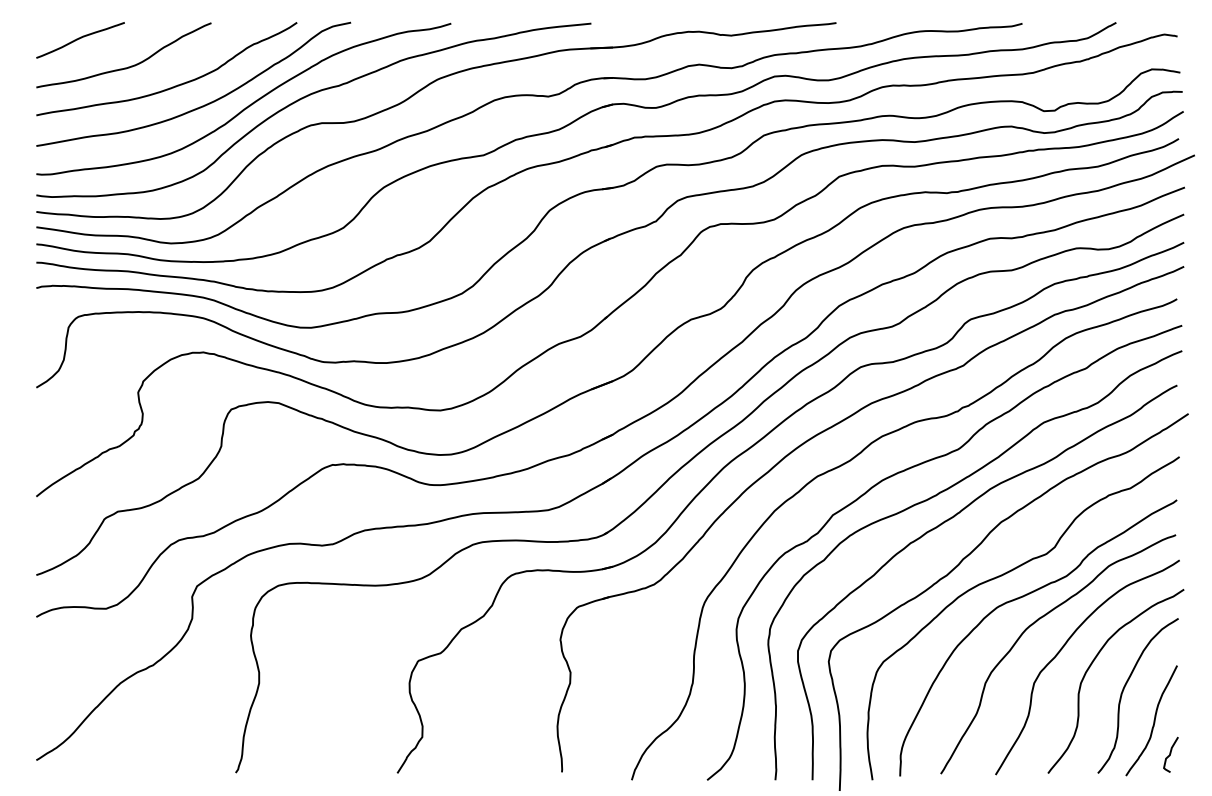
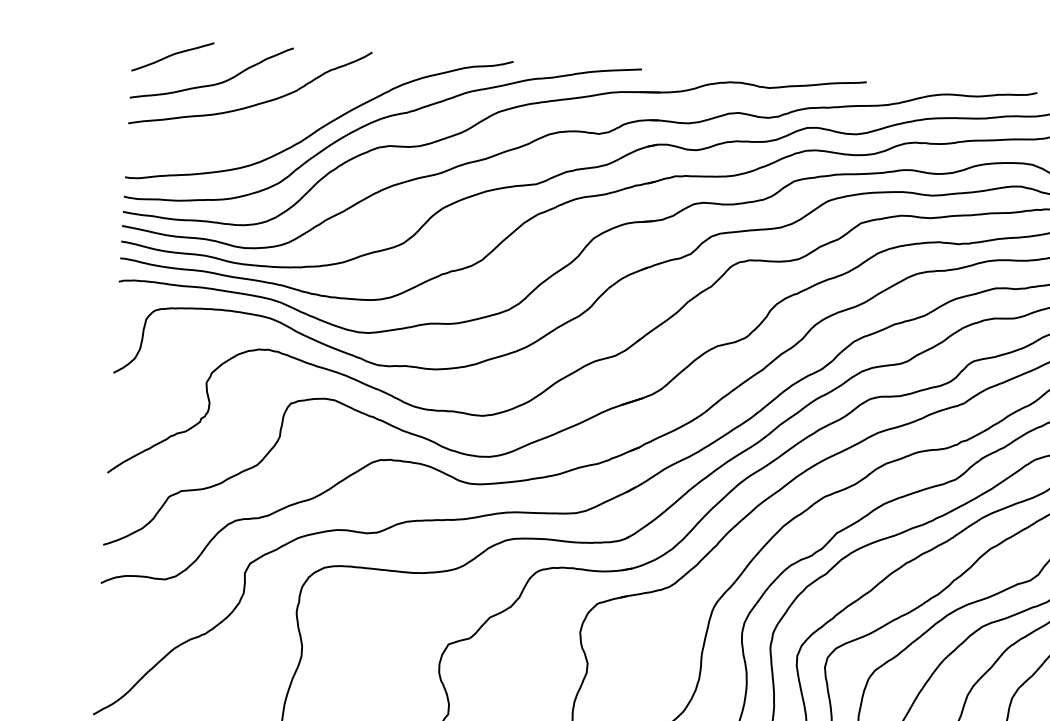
curve: (204, 104) -> (282, 122), removed

